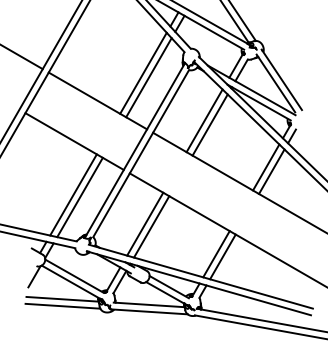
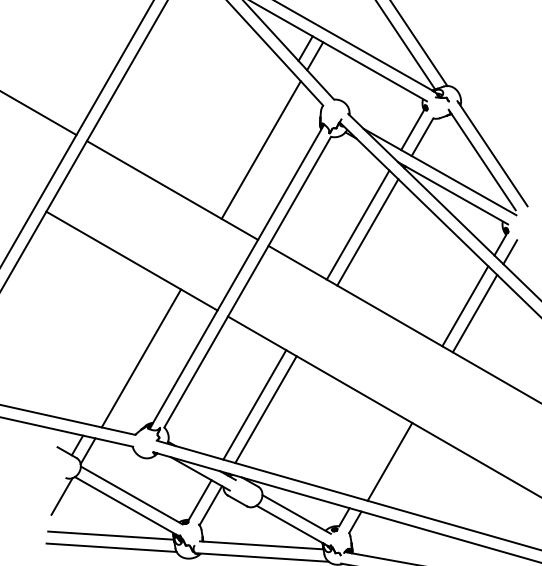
line: (143, 72) -> (251, 140), removed
line: (73, 194) -> (129, 353), removed
line: (216, 254) -> (378, 457), removed

